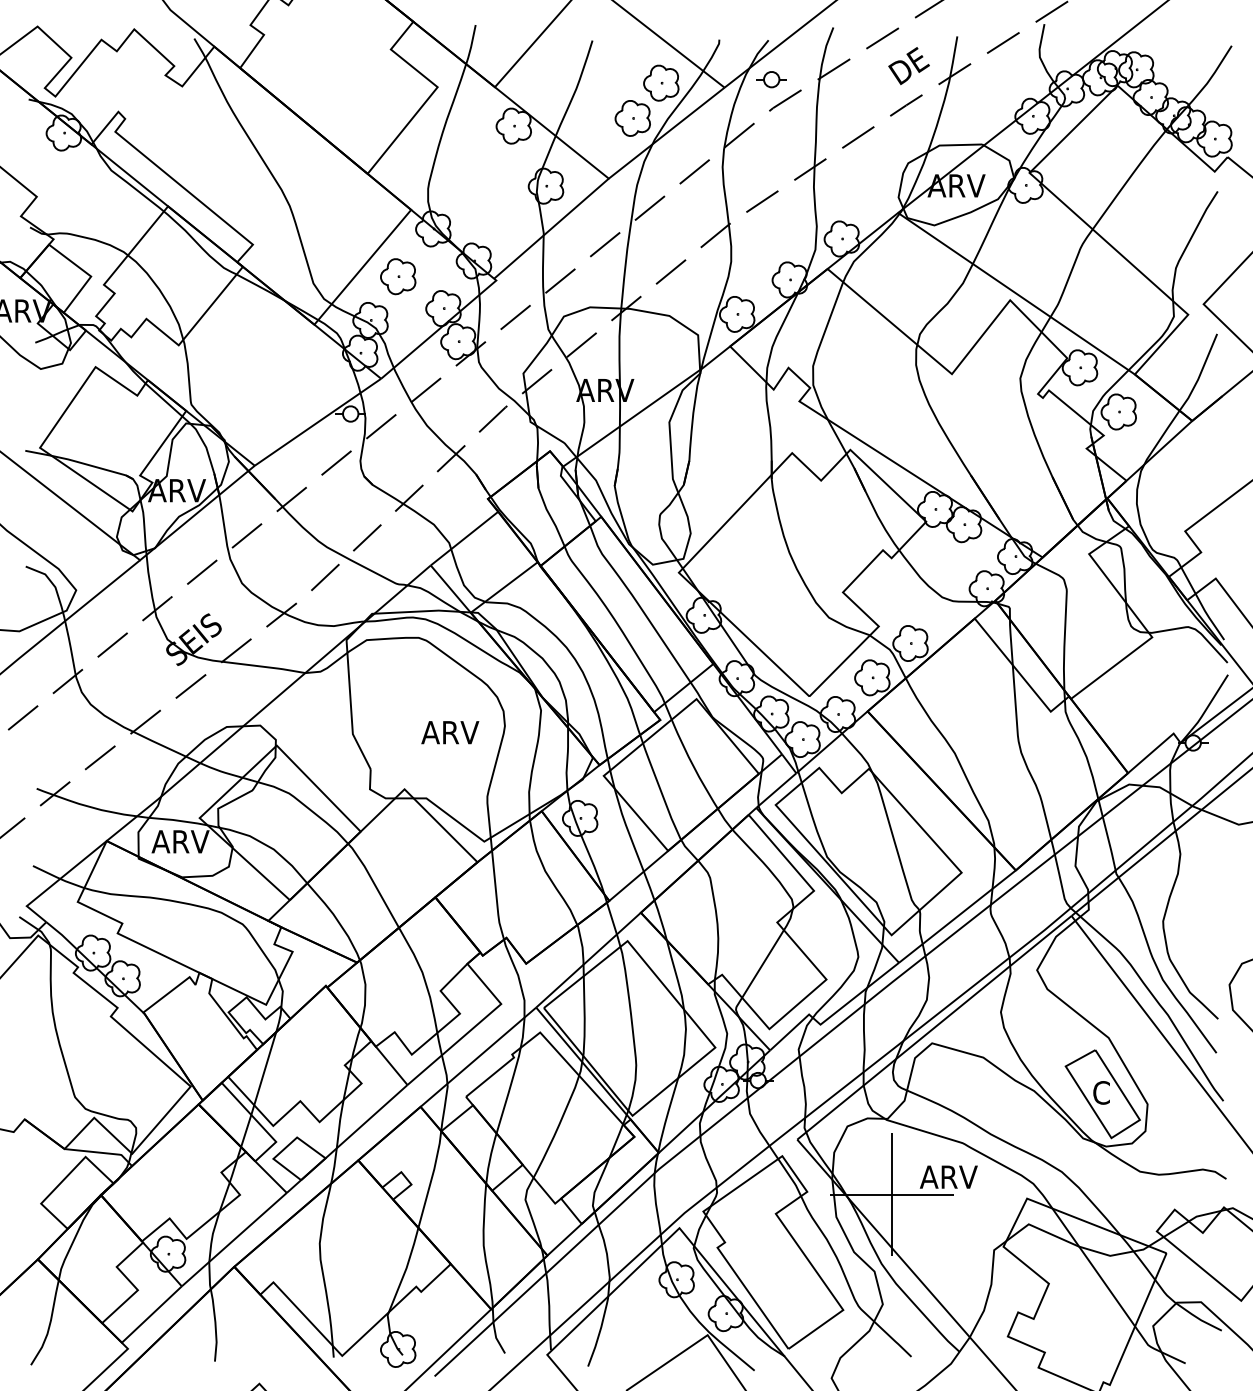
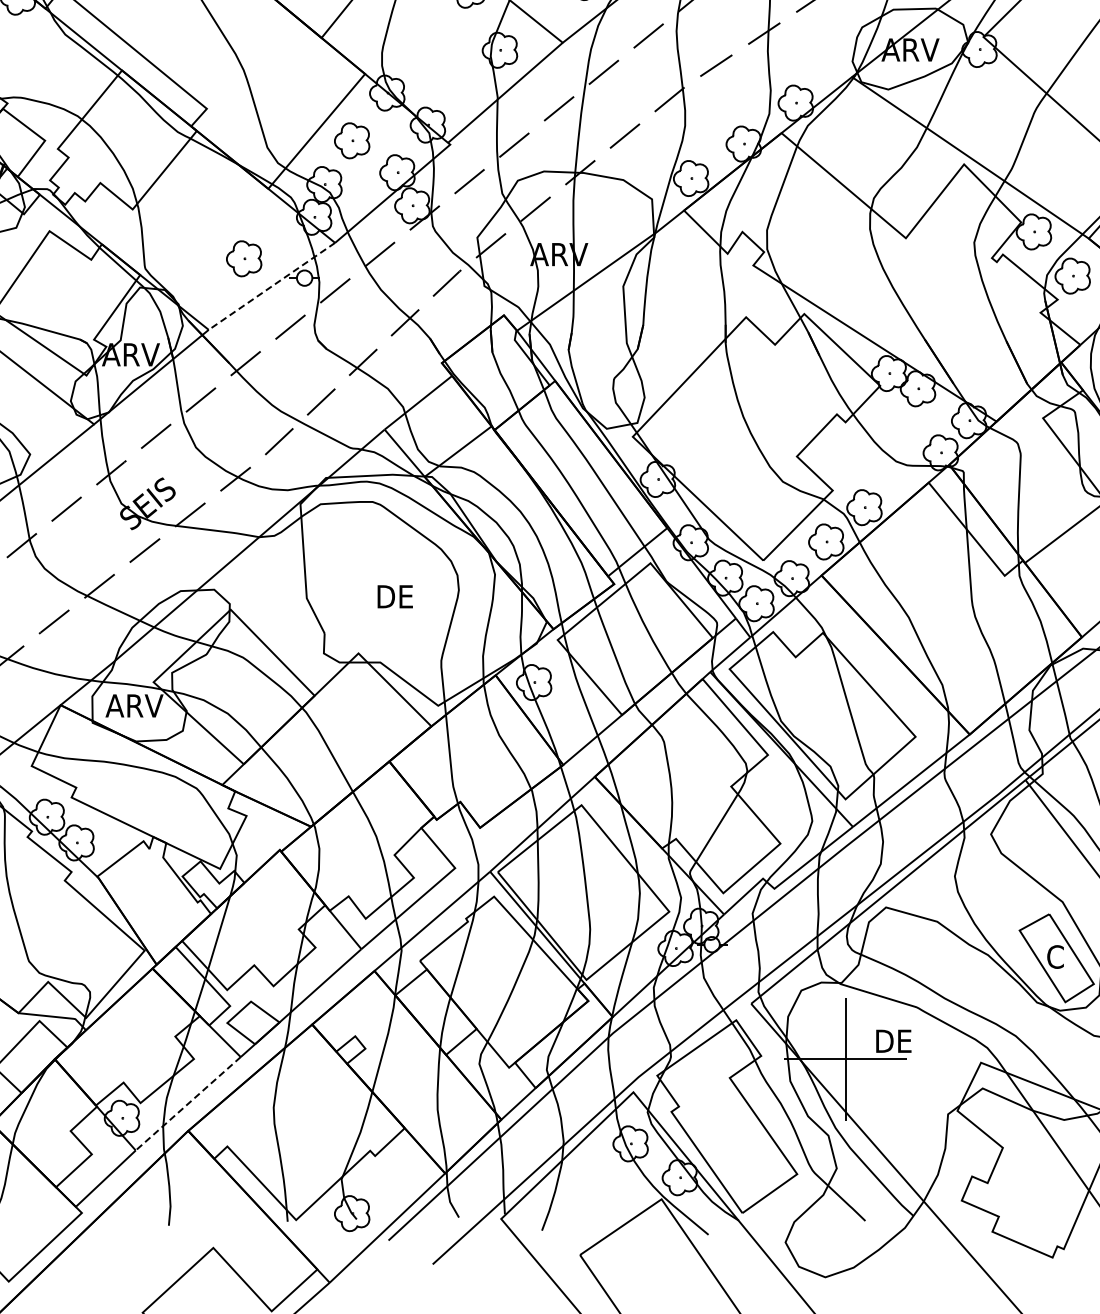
part: (290, 394) -> (244, 258), added
line: (318, 422) -> (272, 286), solid -> dashed
text: (450, 732) -> (404, 596), ARV -> DE
text: (948, 1176) -> (902, 1040), ARV -> DE
line: (233, 1239) -> (187, 1103), solid -> dashed

